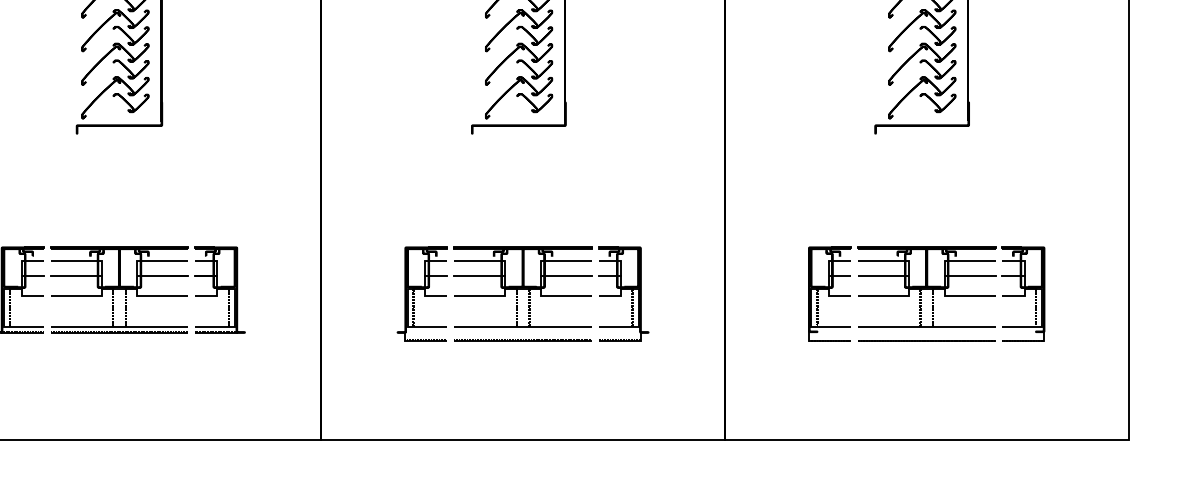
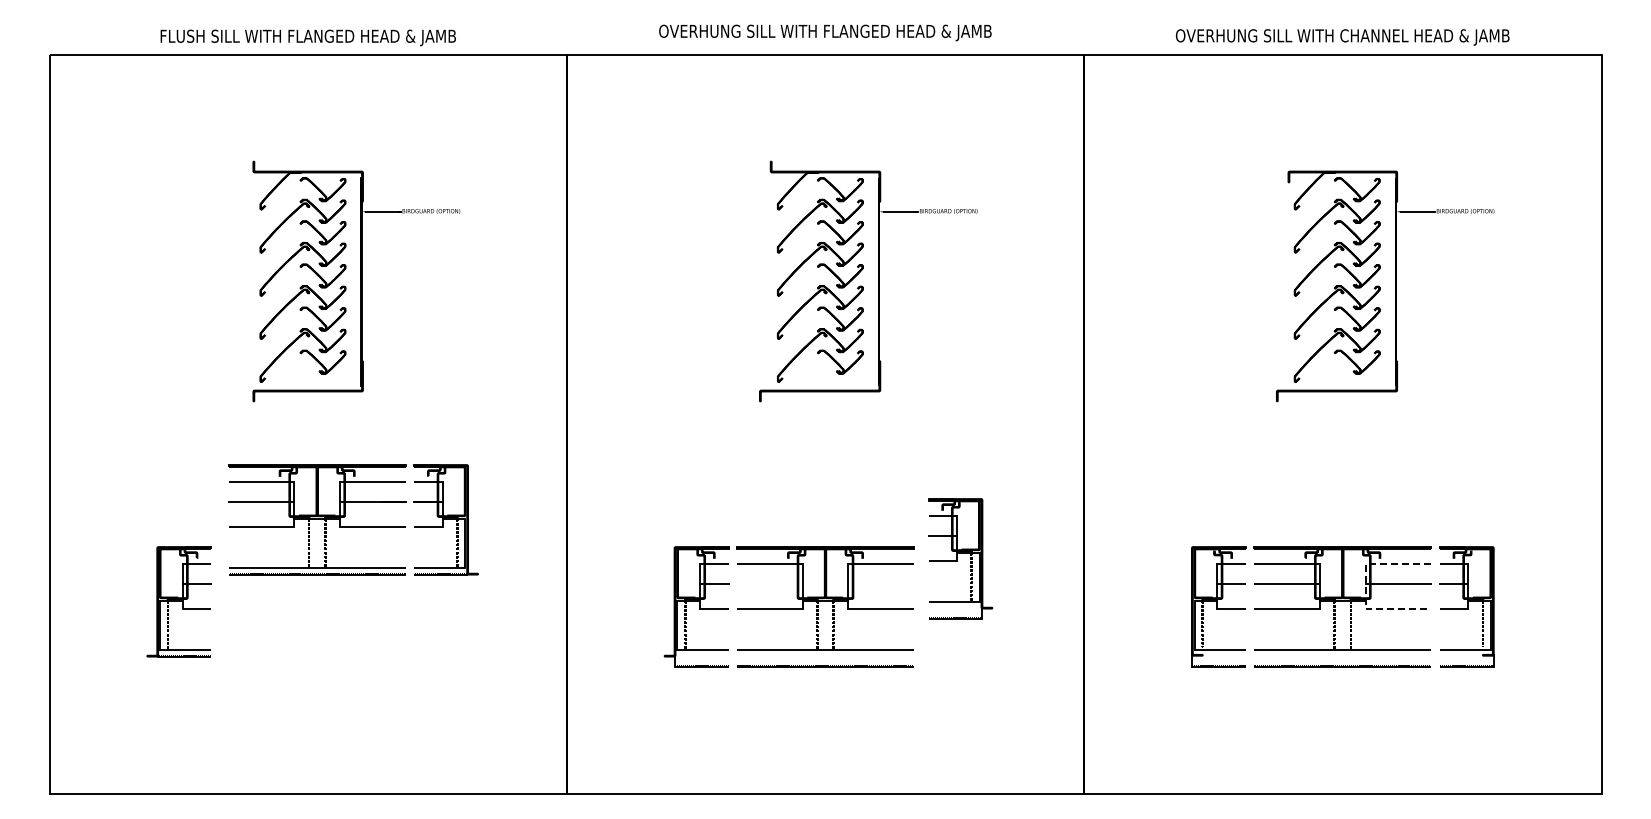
line: (479, 275) -> (769, 583), removed
line: (565, 275) -> (880, 583), removed
line: (944, 278) -> (1365, 587), solid -> dashed
part: (623, 293) -> (960, 558), moved
part: (147, 295) -> (353, 526), moved

